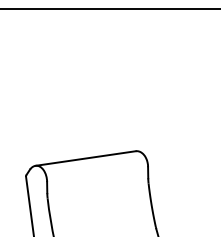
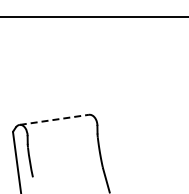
line: (85, 157) -> (54, 119), solid -> dashed

